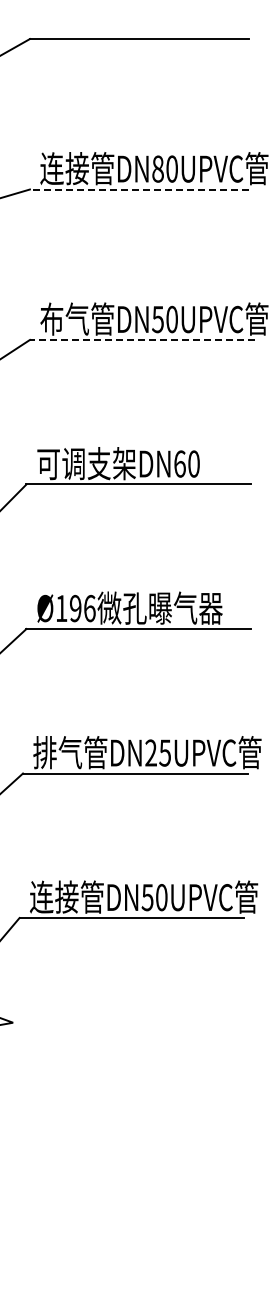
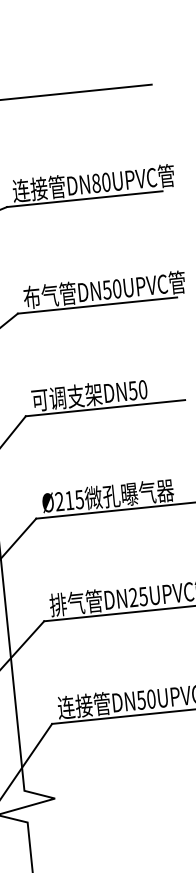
line: (139, 189) -> (84, 199), dashed -> solid
line: (141, 339) -> (96, 305), dashed -> solid
text: (179, 463) -> (132, 390), DN60 -> DN50
text: (75, 608) -> (69, 500), Ø196 -> Ø215

